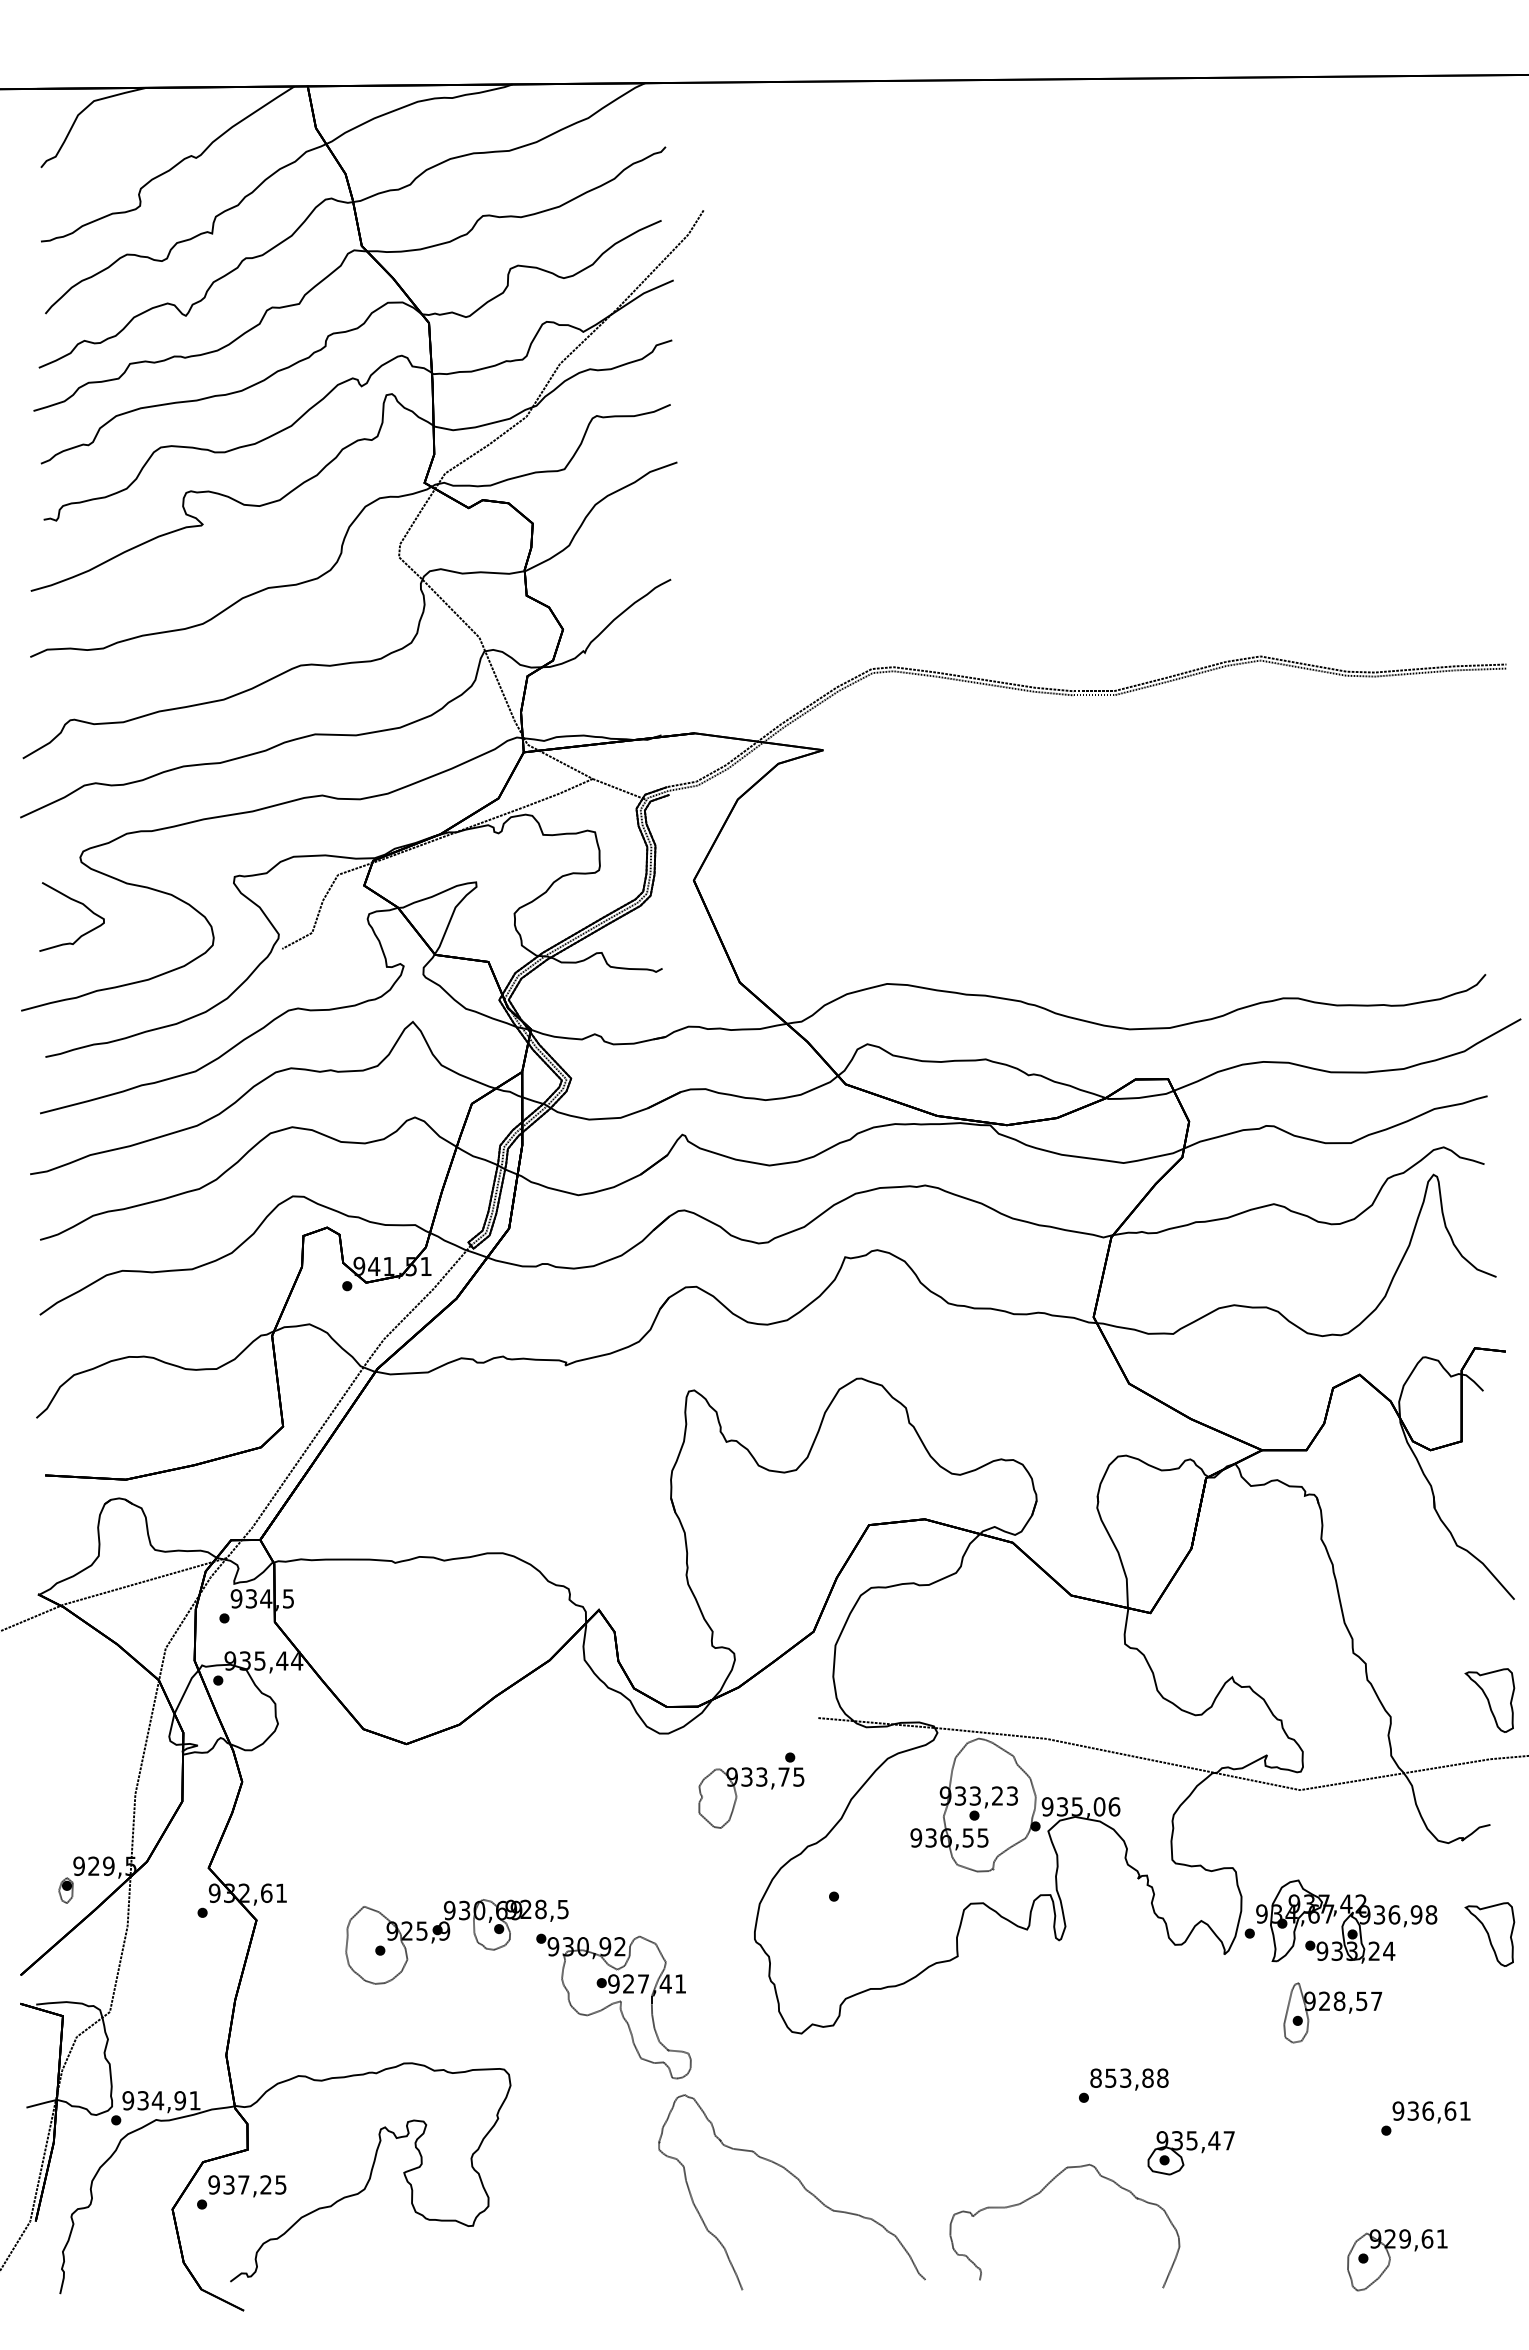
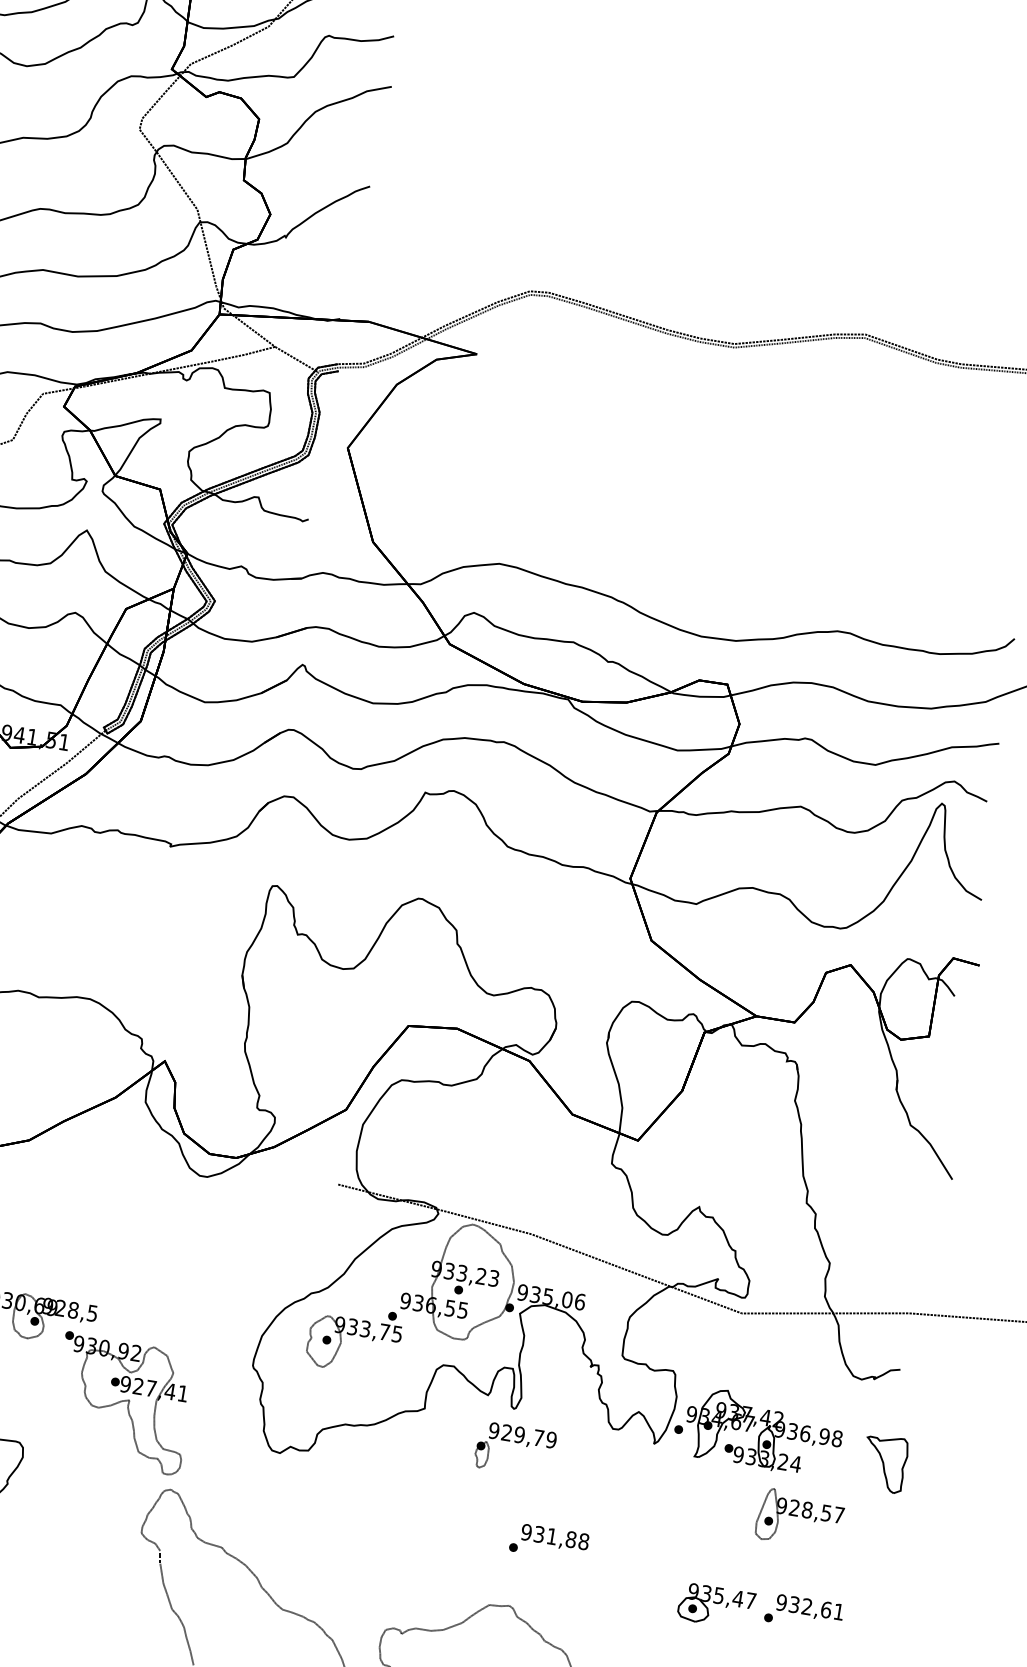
part: (1489, 1700) -> (916, 1262), removed
part: (751, 1790) -> (354, 1339), moved
part: (1067, 1978) -> (515, 1442), added
part: (1332, 2012) -> (799, 1518), moved
text: (1110, 2077) -> (539, 1533), 853,88 -> 931,88
text: (1428, 2110) -> (807, 1606), 936,61 -> 932,61
part: (1190, 2153) -> (715, 1606), moved

